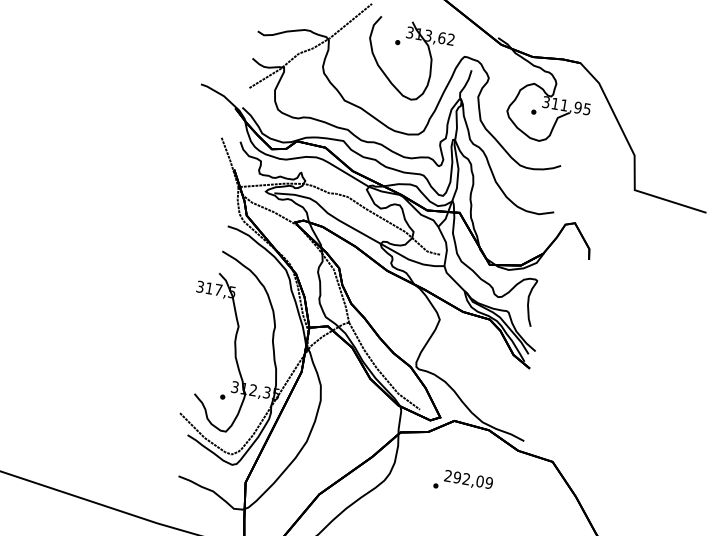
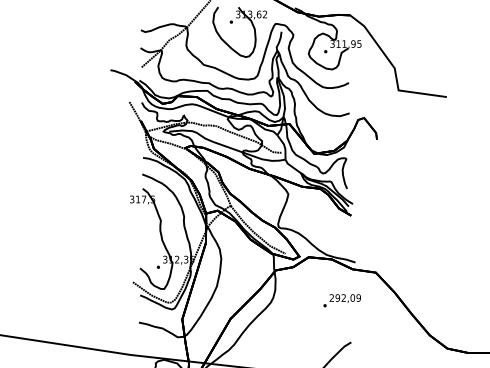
text: (462, 482) -> (341, 300), moved

